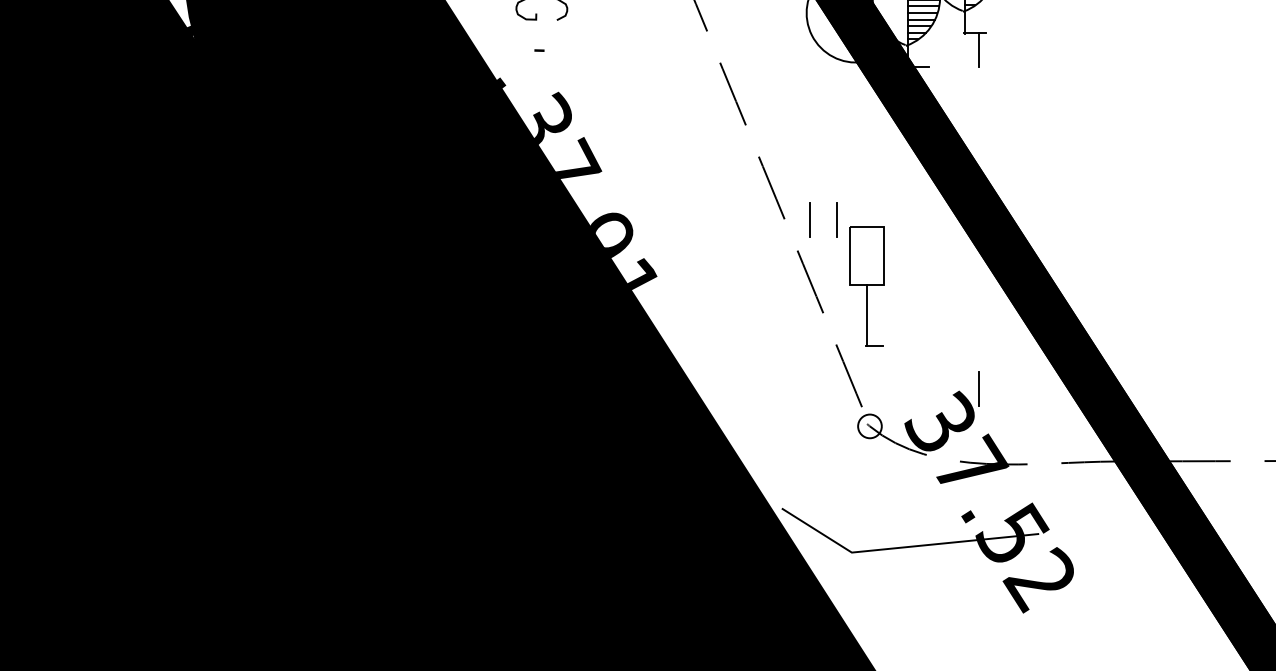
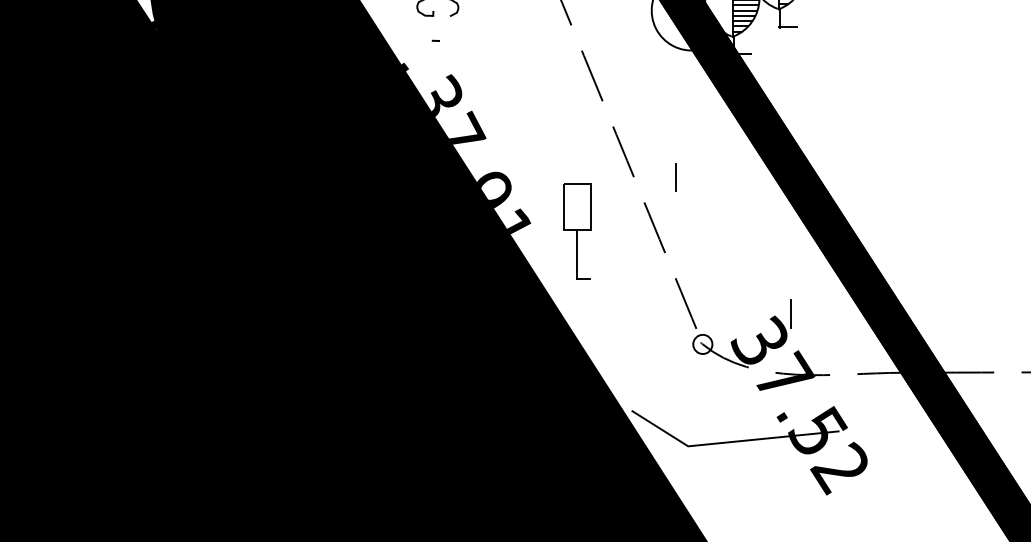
line: (979, 50) -> (791, 40), removed
line: (810, 219) -> (654, 177), removed
part: (867, 286) -> (577, 231), moved

